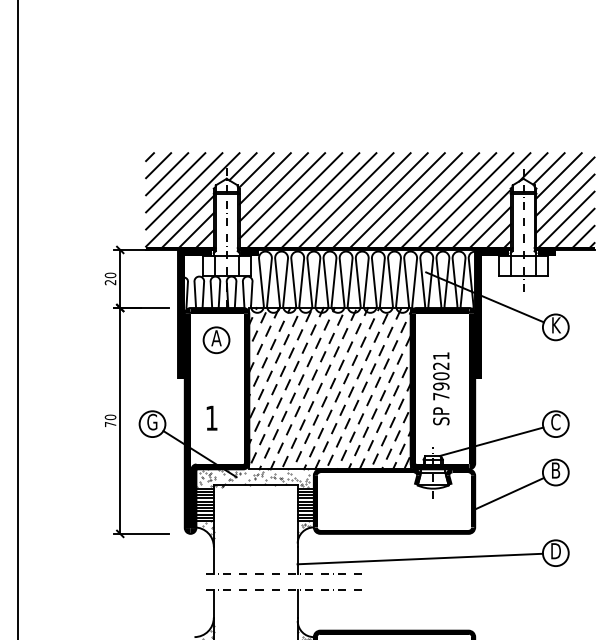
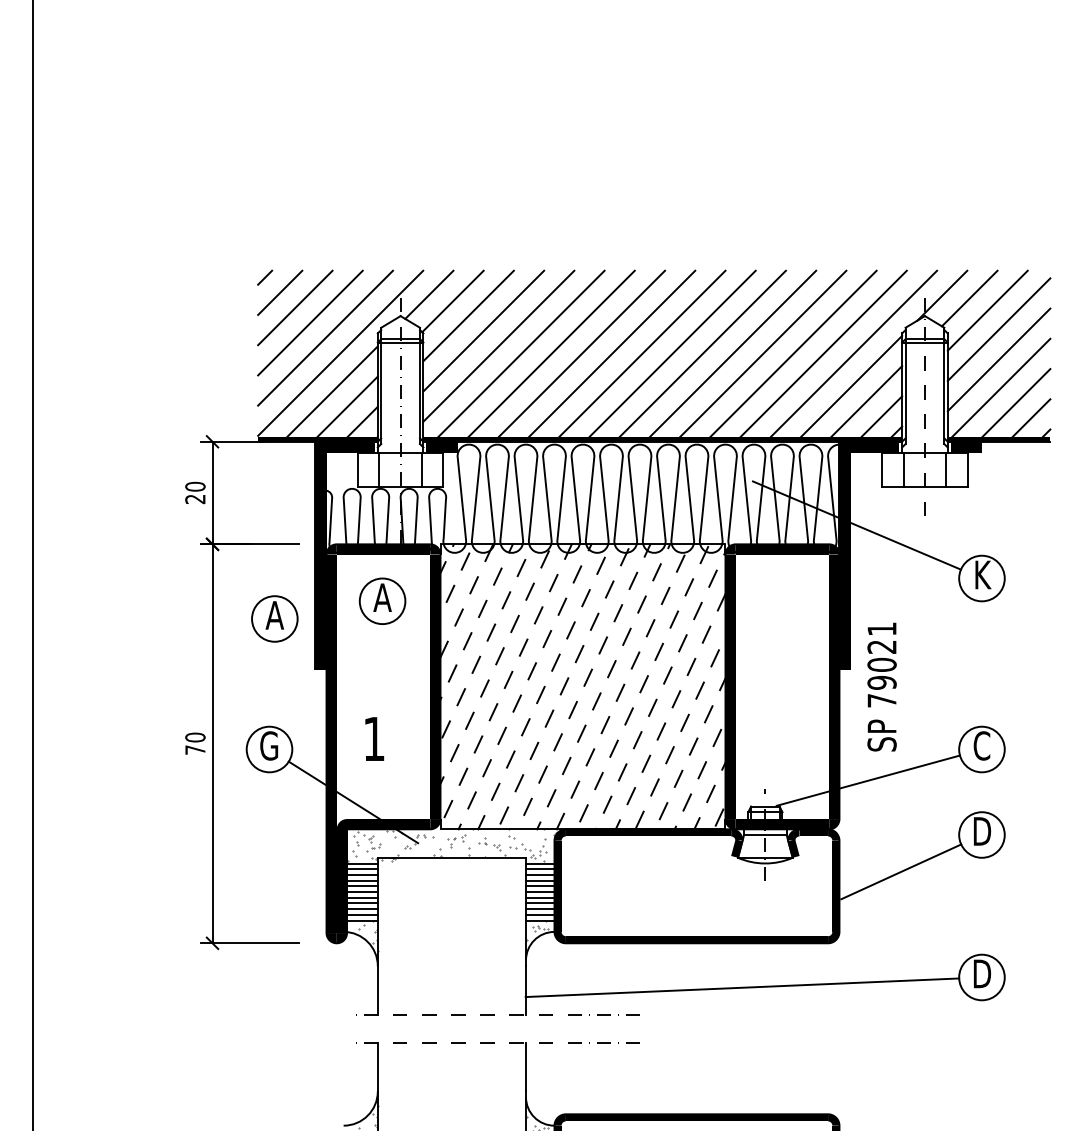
part: (155, 350) -> (274, 619), added
text: (441, 388) -> (882, 686), moved
text: (555, 470) -> (981, 831), B -> D

